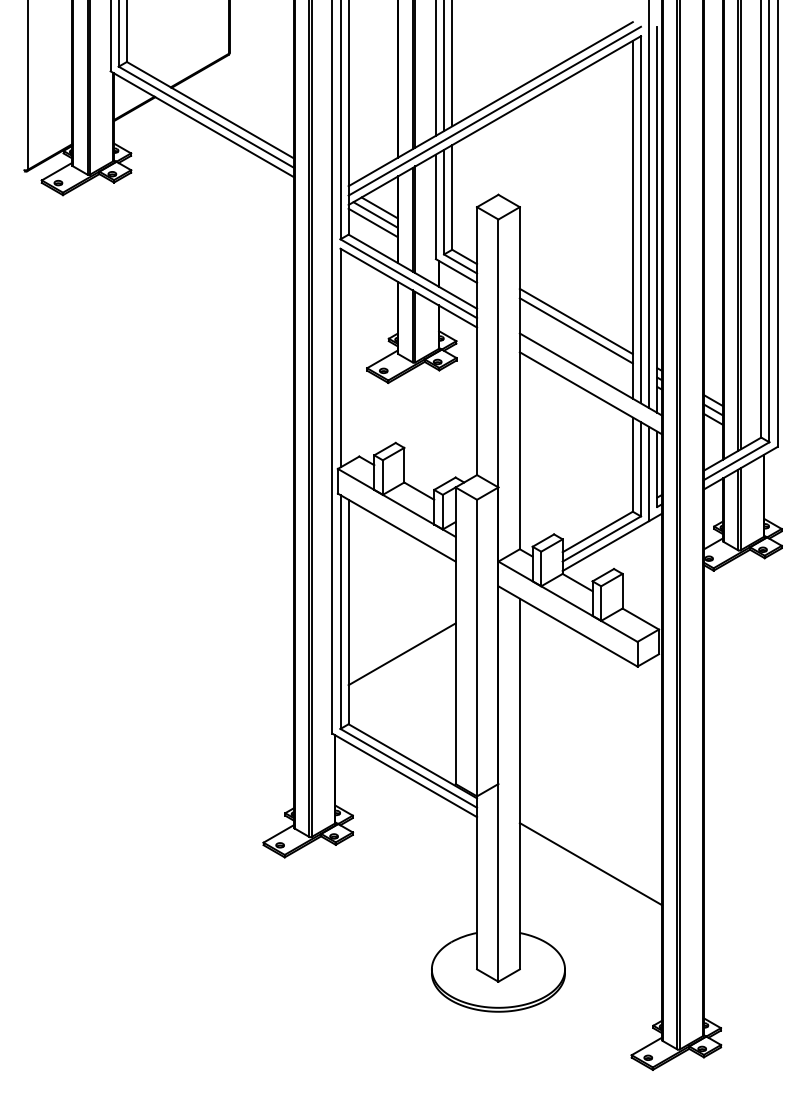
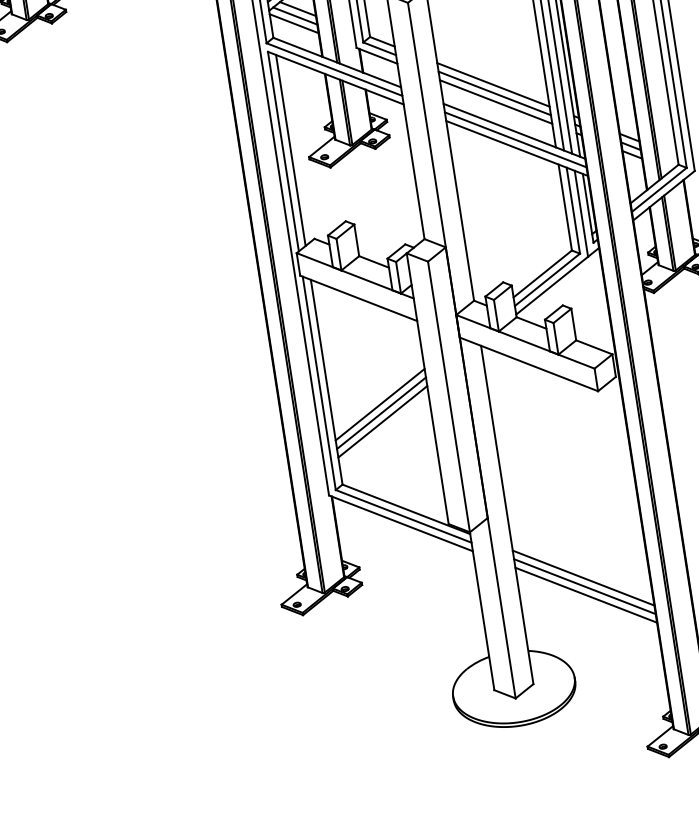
line: (575, 339) -> (495, 101), added
line: (348, 357) -> (290, 149), added
line: (590, 383) -> (515, 139), added
line: (401, 644) -> (379, 404), added
line: (401, 663) -> (382, 421), added
line: (590, 873) -> (584, 586), added
line: (590, 882) -> (585, 594), added

